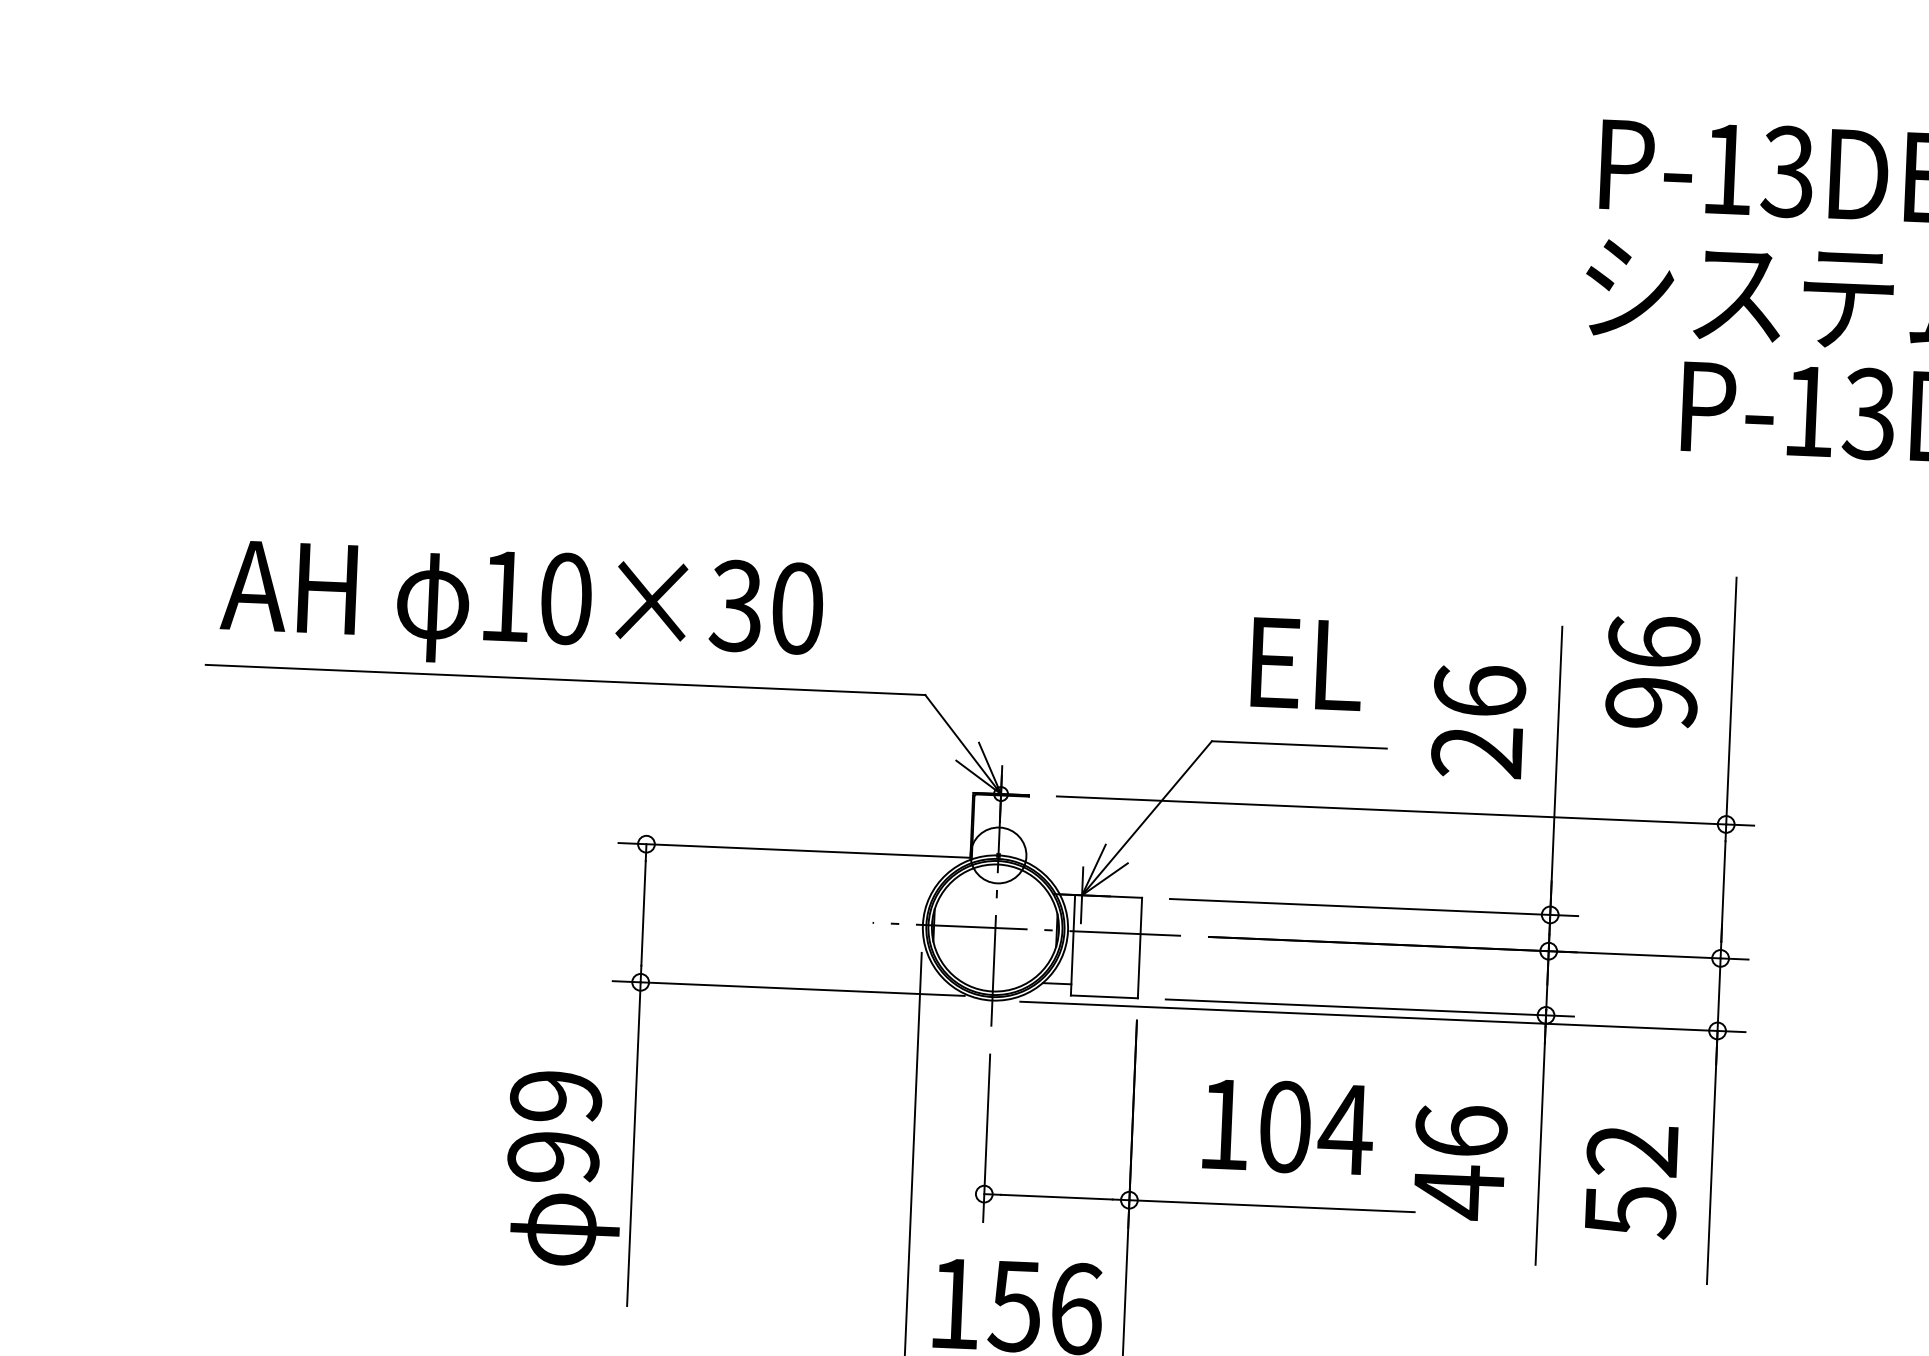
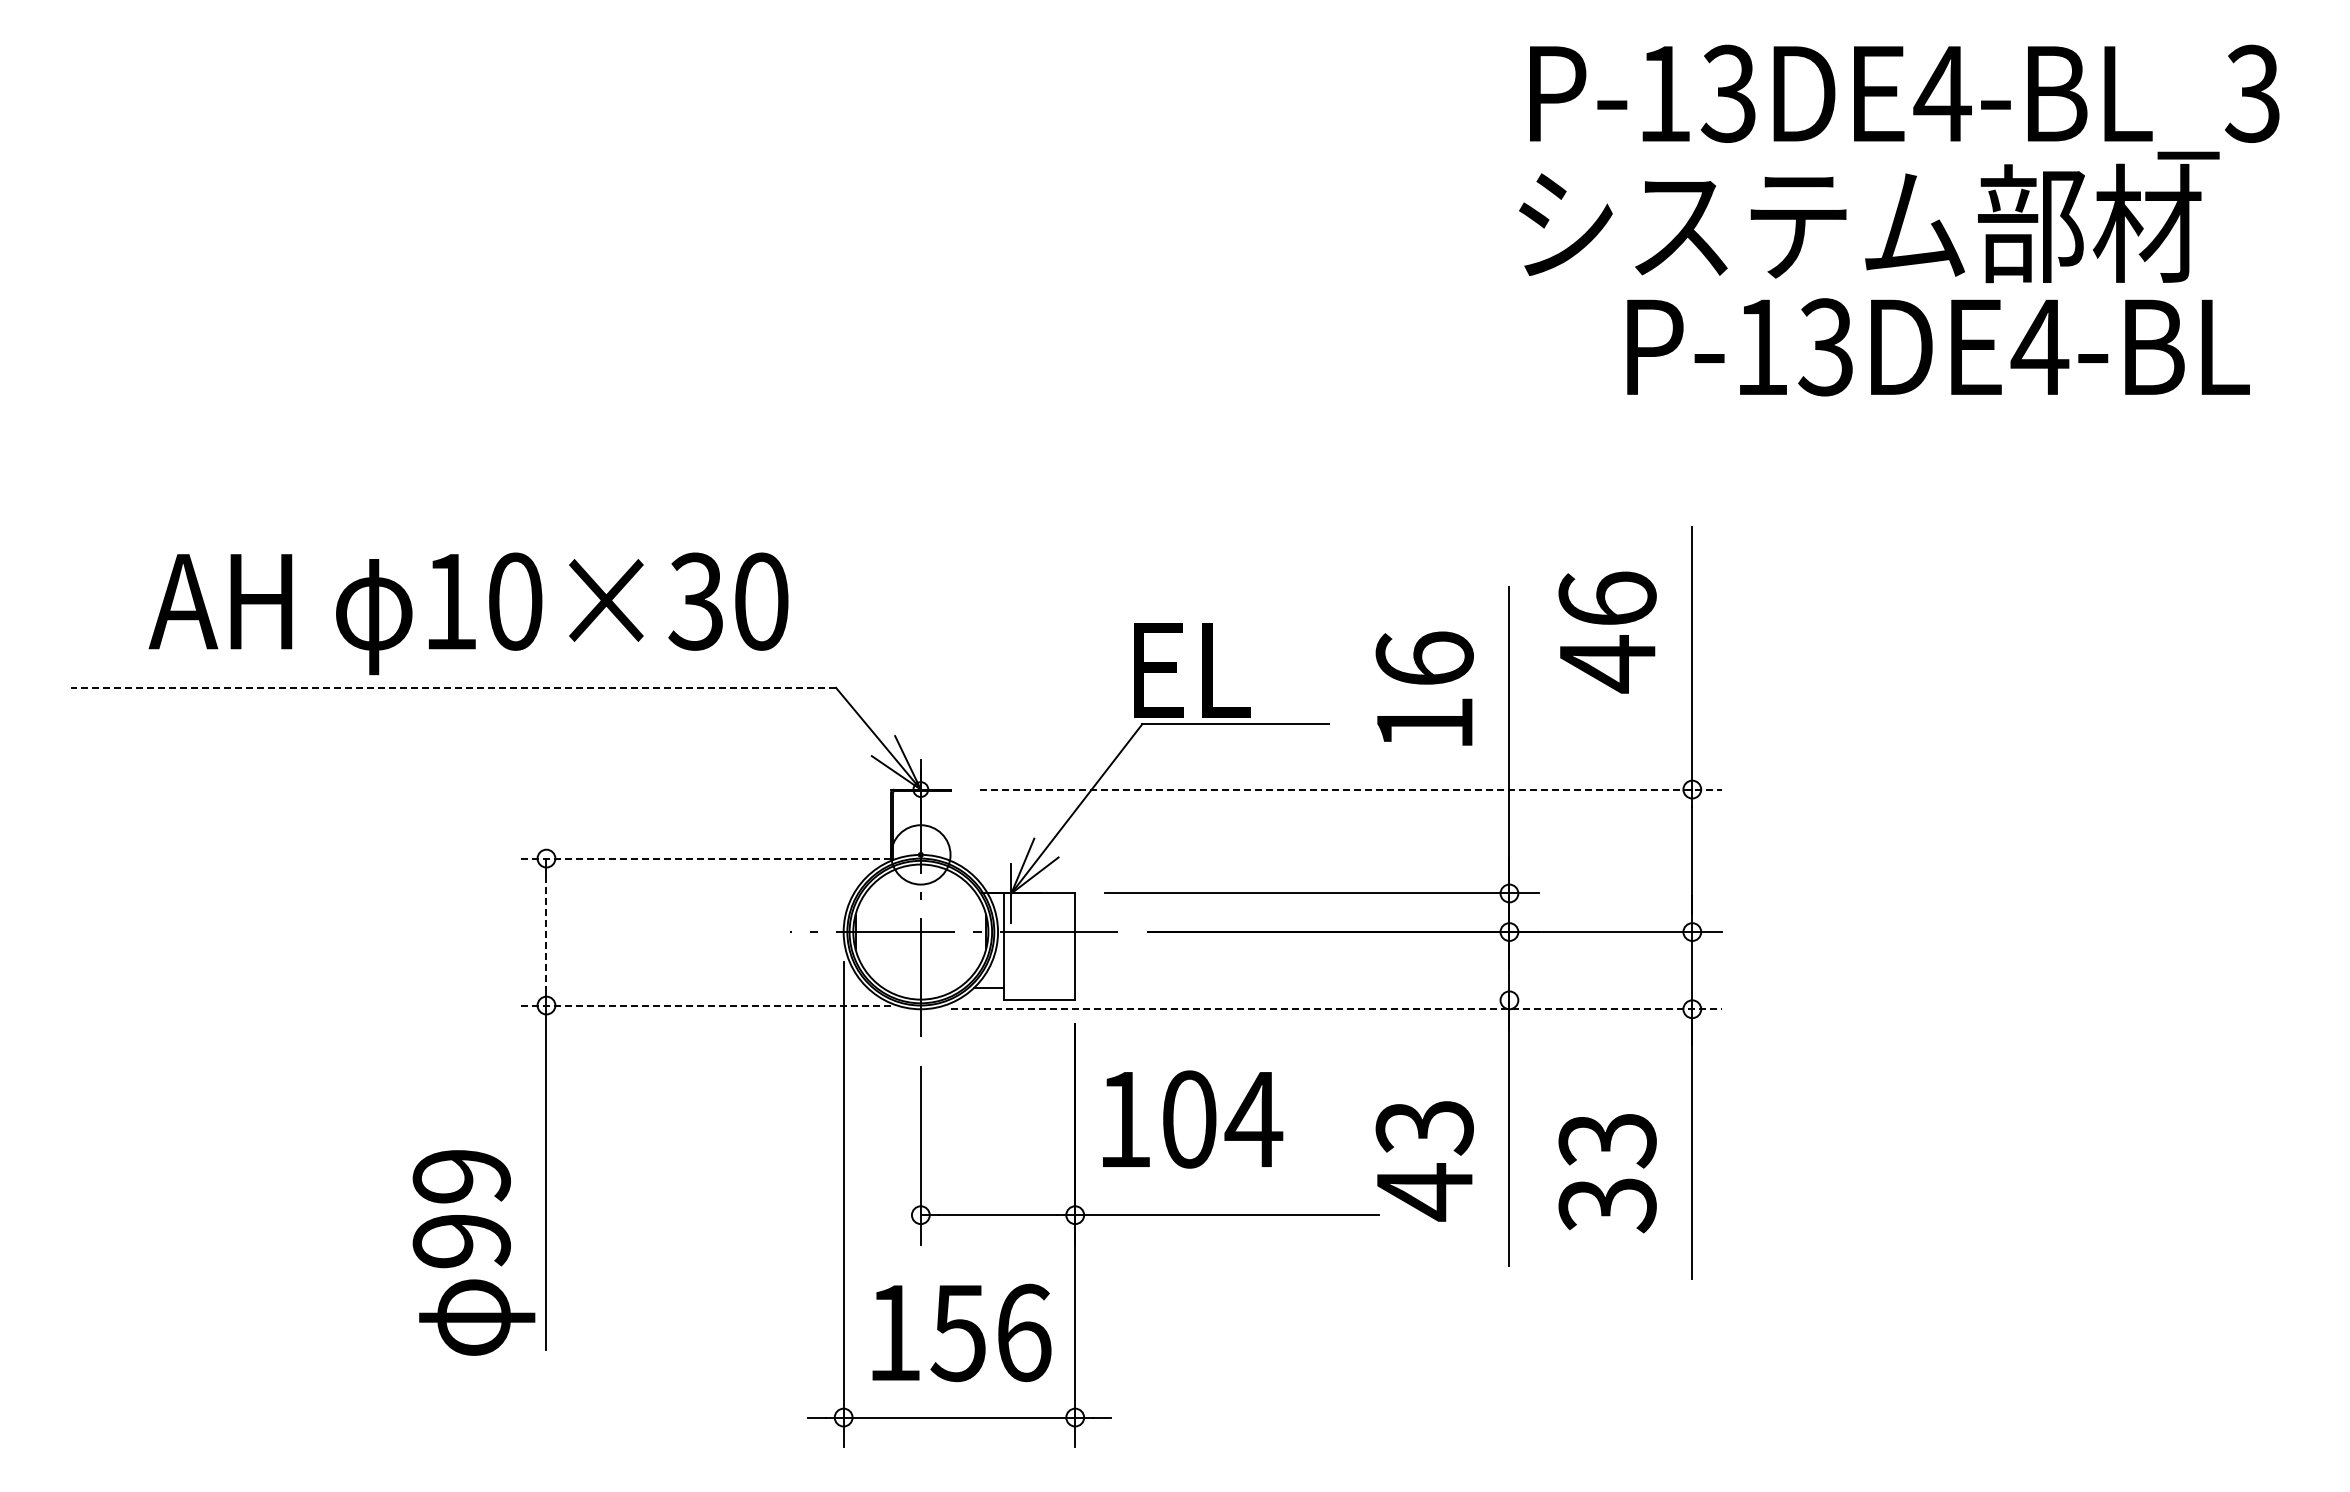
text: (521, 608) -> (468, 613), moved
text: (1307, 664) -> (1192, 670), moved
line: (565, 679) -> (453, 687), solid -> dashed
text: (1651, 703) -> (1607, 664), 96 -> 46
text: (1476, 751) -> (1423, 723), 26 -> 16
line: (1405, 810) -> (1351, 789), solid -> dashed
line: (794, 850) -> (703, 858), solid -> dashed
line: (643, 913) -> (546, 932), solid -> dashed
line: (788, 988) -> (703, 1005), solid -> dashed
line: (1369, 1008) -> (1321, 1000), removed
line: (1383, 1017) -> (1336, 1009), solid -> dashed
text: (1289, 1127) -> (1193, 1119), moved
text: (1461, 1131) -> (1424, 1127), 46 -> 43
text: (564, 1168) -> (473, 1252), moved
text: (1631, 1181) -> (1607, 1173), 52 -> 33

